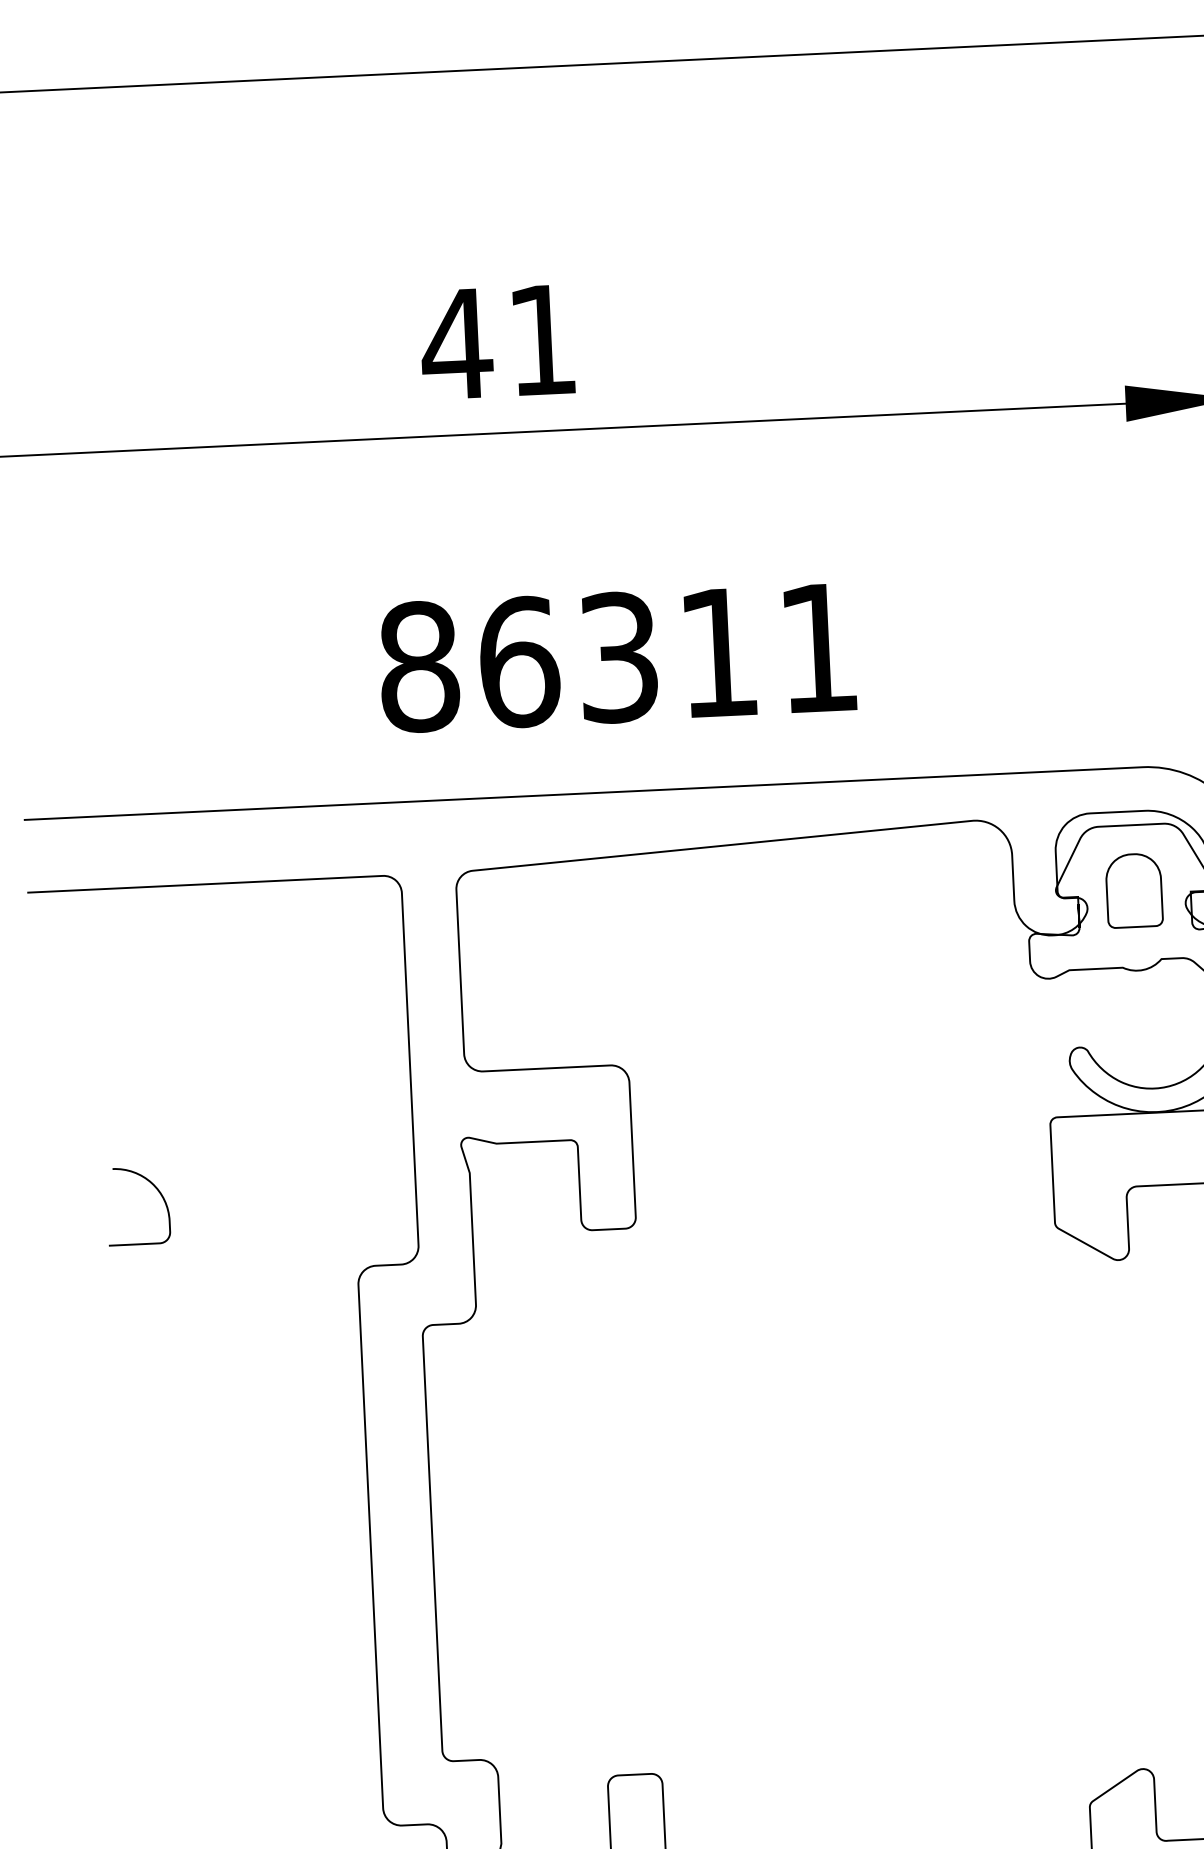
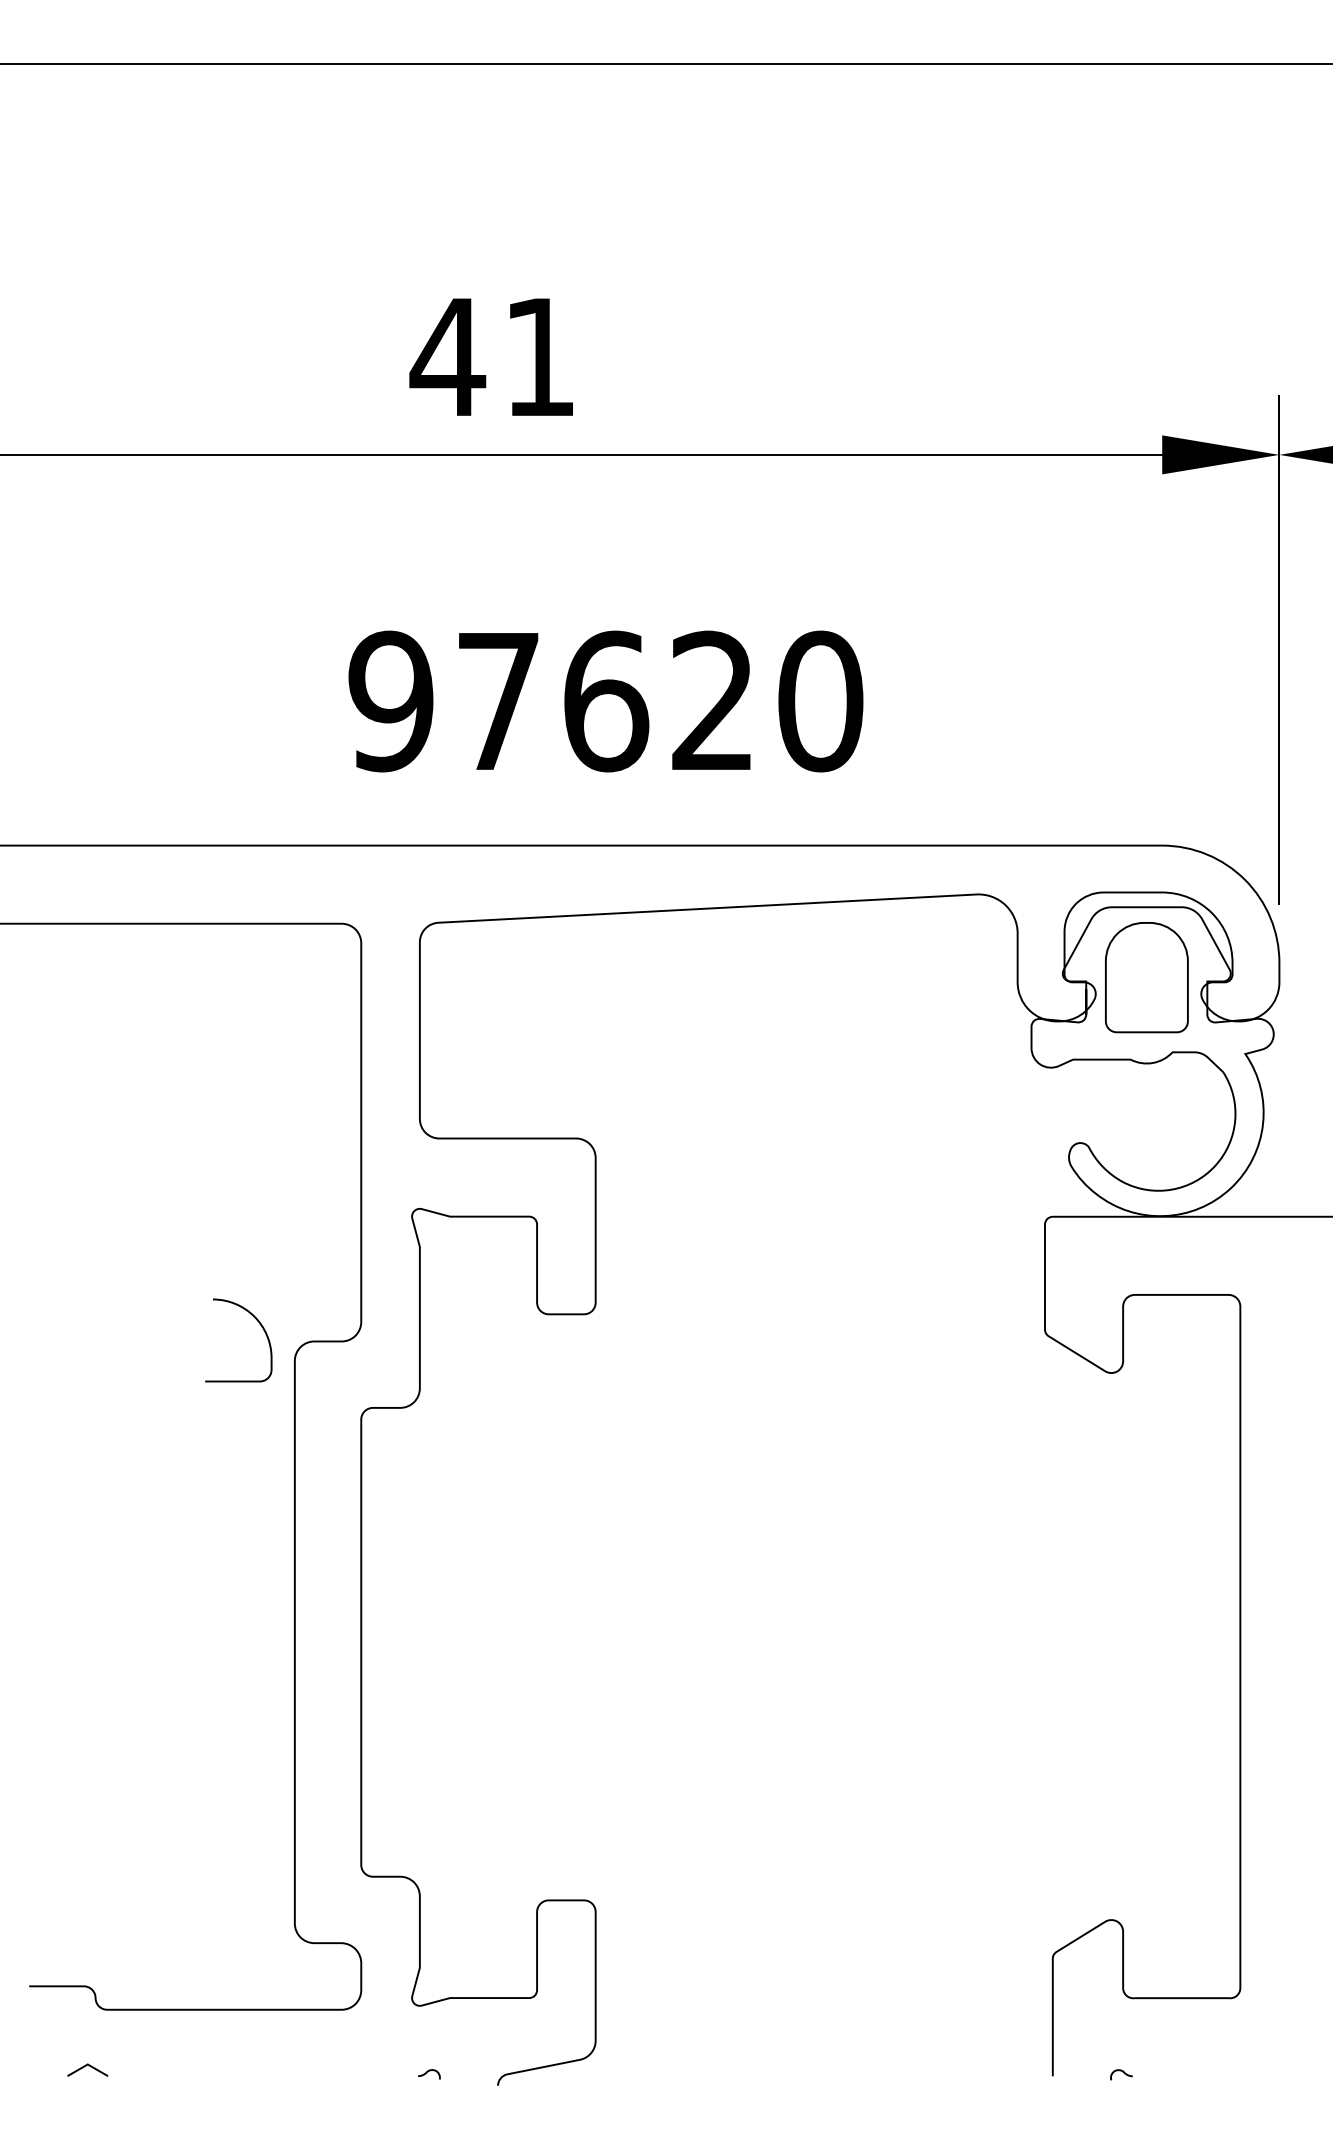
text: (618, 657) -> (605, 701), 86311 -> 97620
part: (1133, 890) -> (1146, 977), size x1.4
curve: (156, 1190) -> (259, 1324), moved

